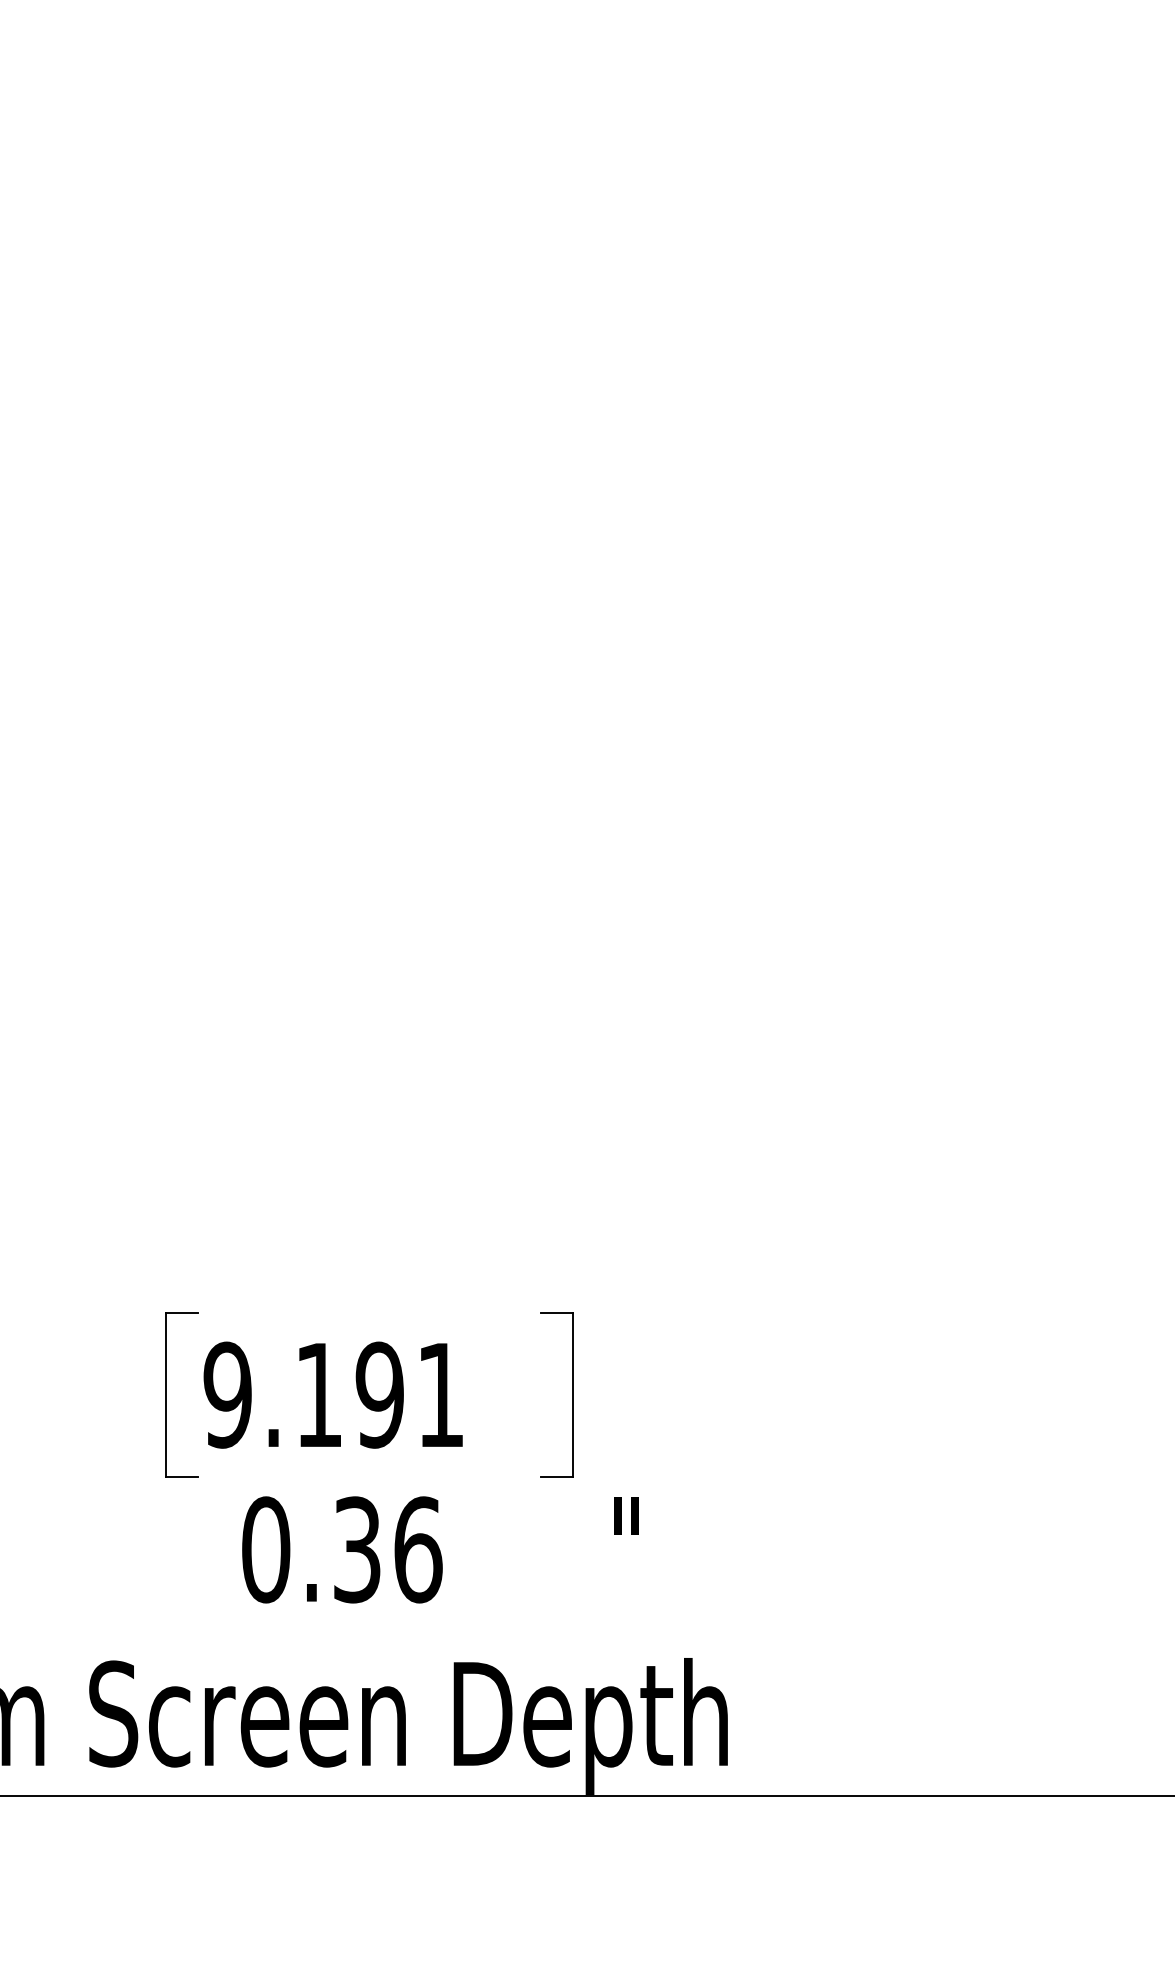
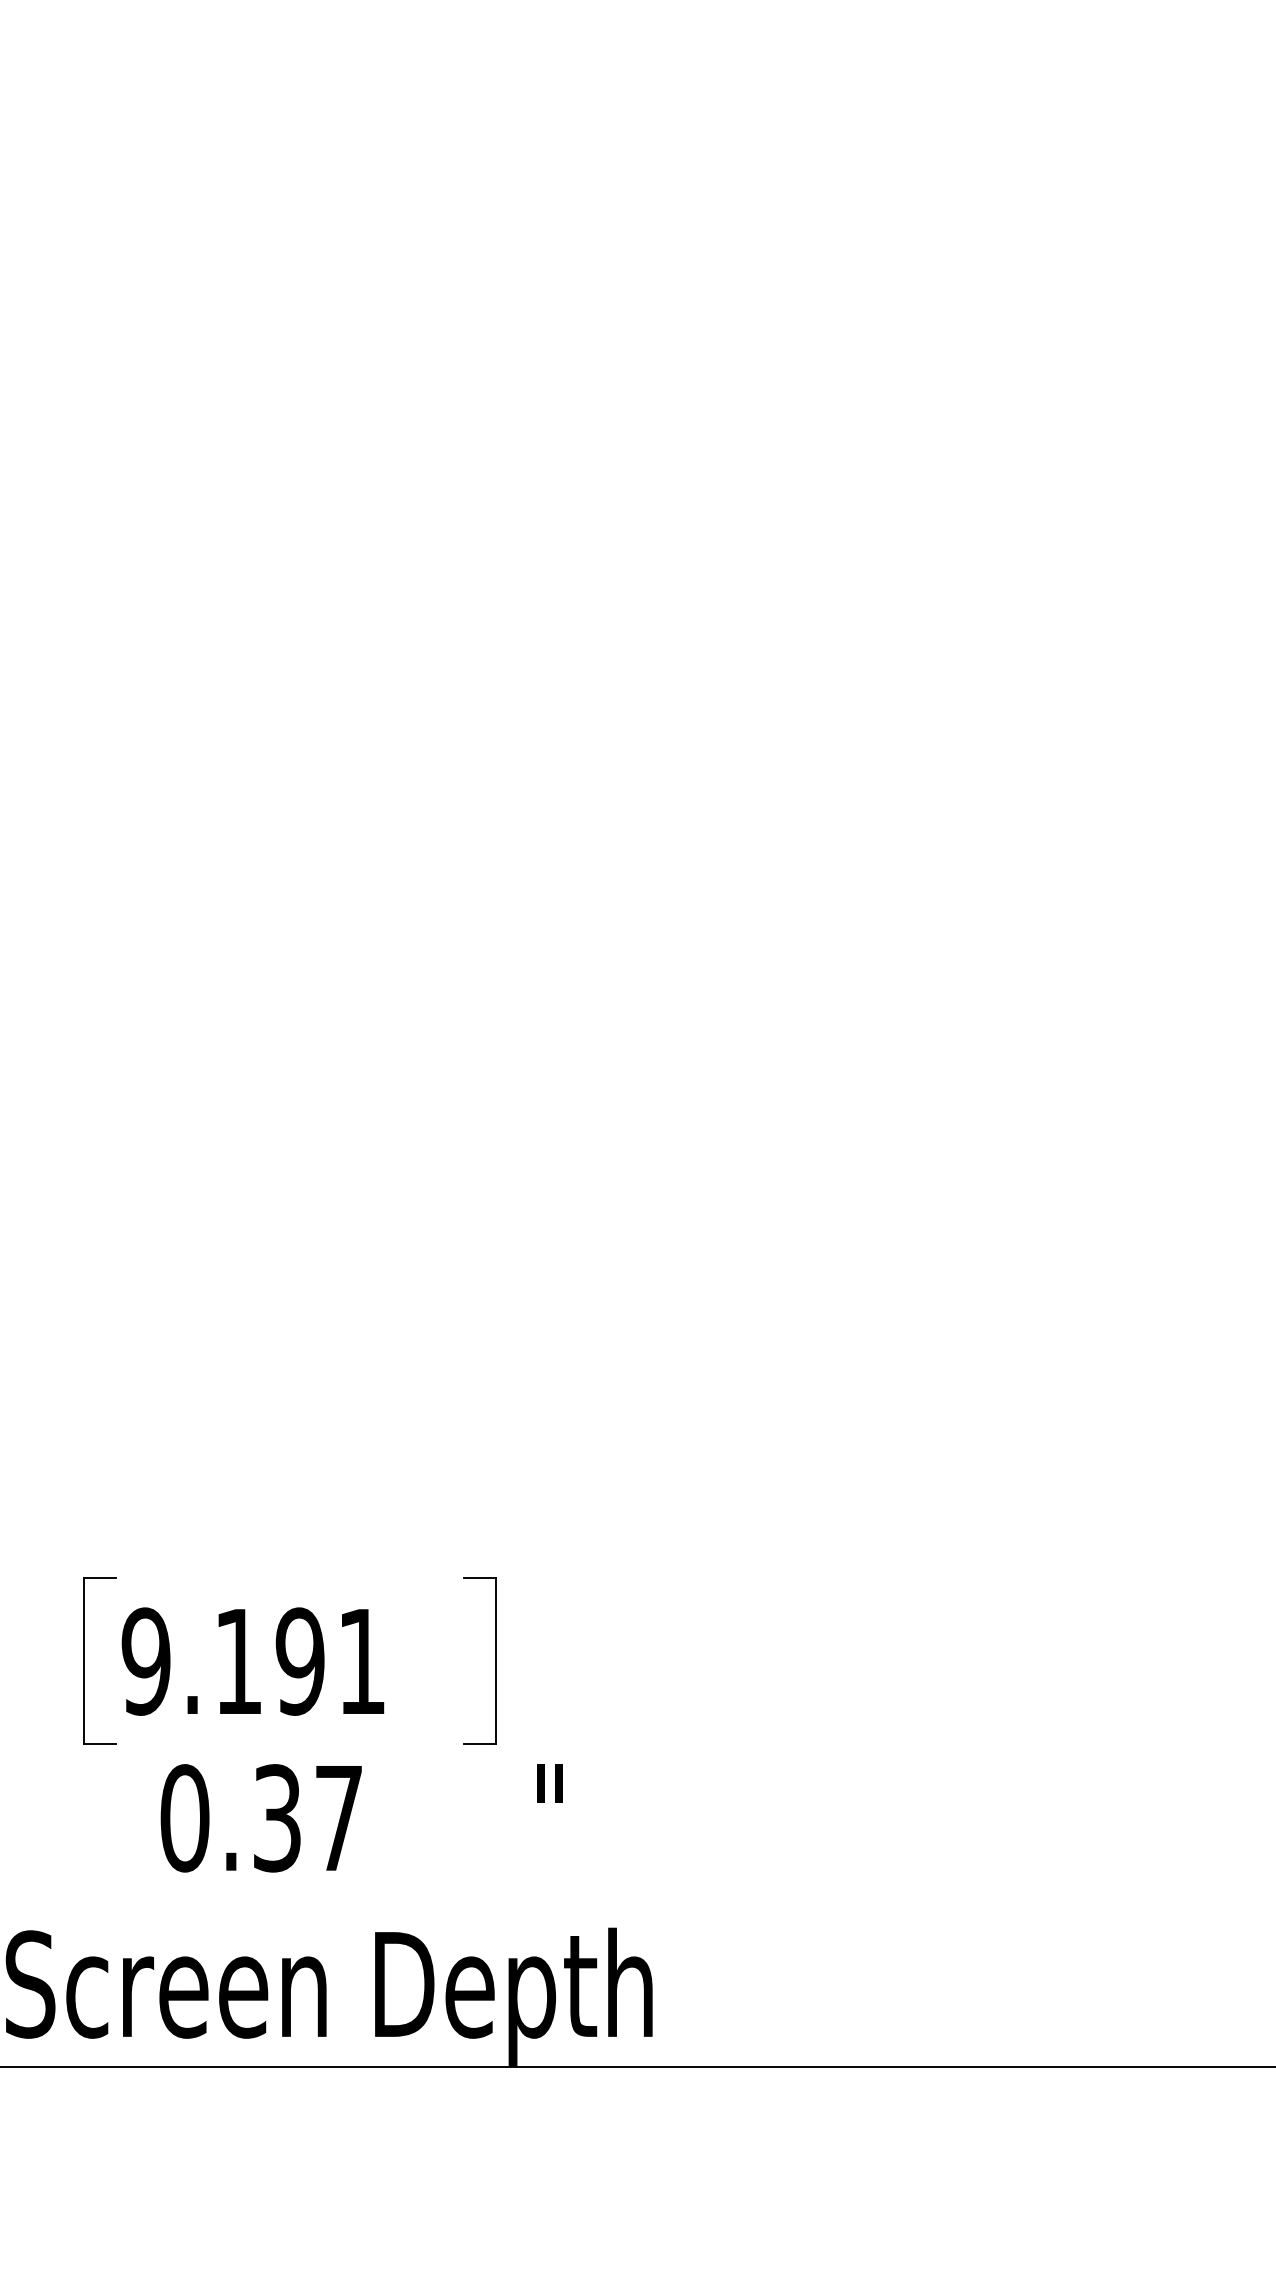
text: (418, 1550) -> (339, 1818), 0.36 -> 0.37

